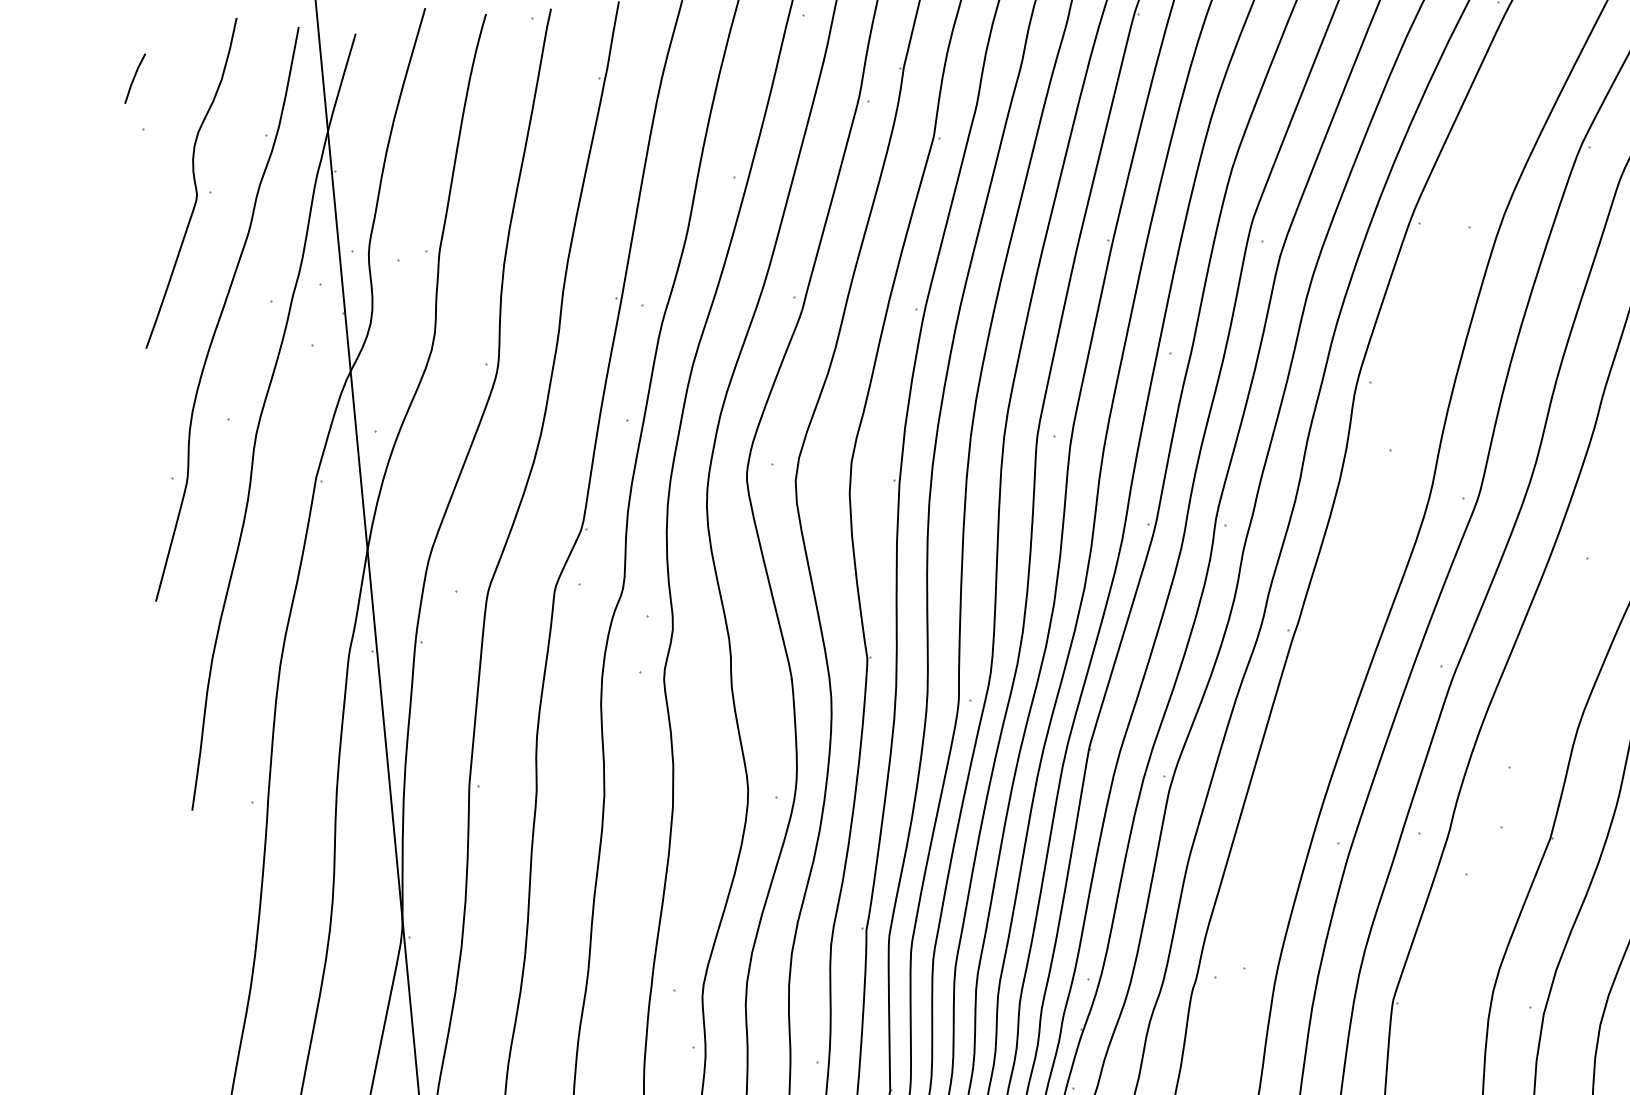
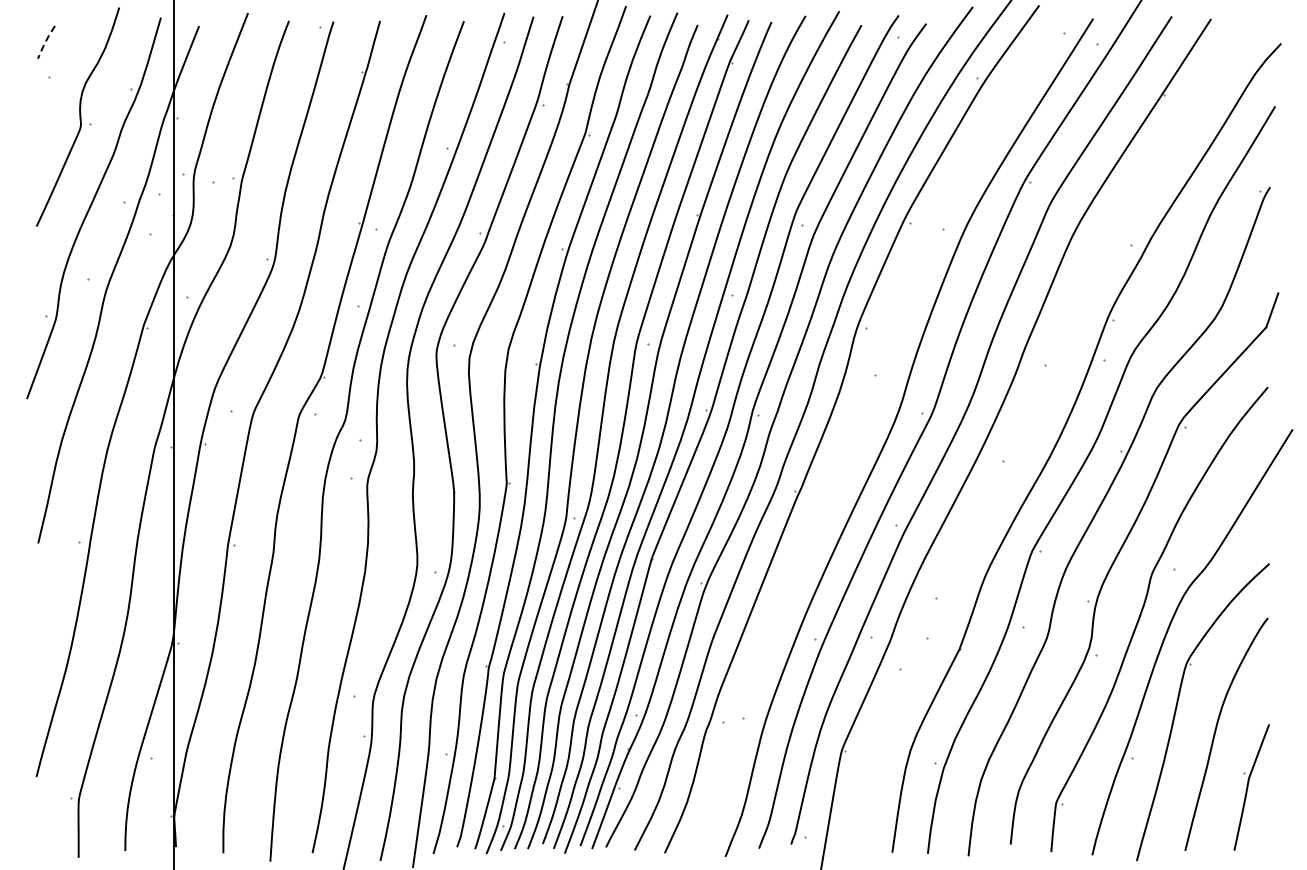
line: (133, 79) -> (45, 42), solid -> dashed

